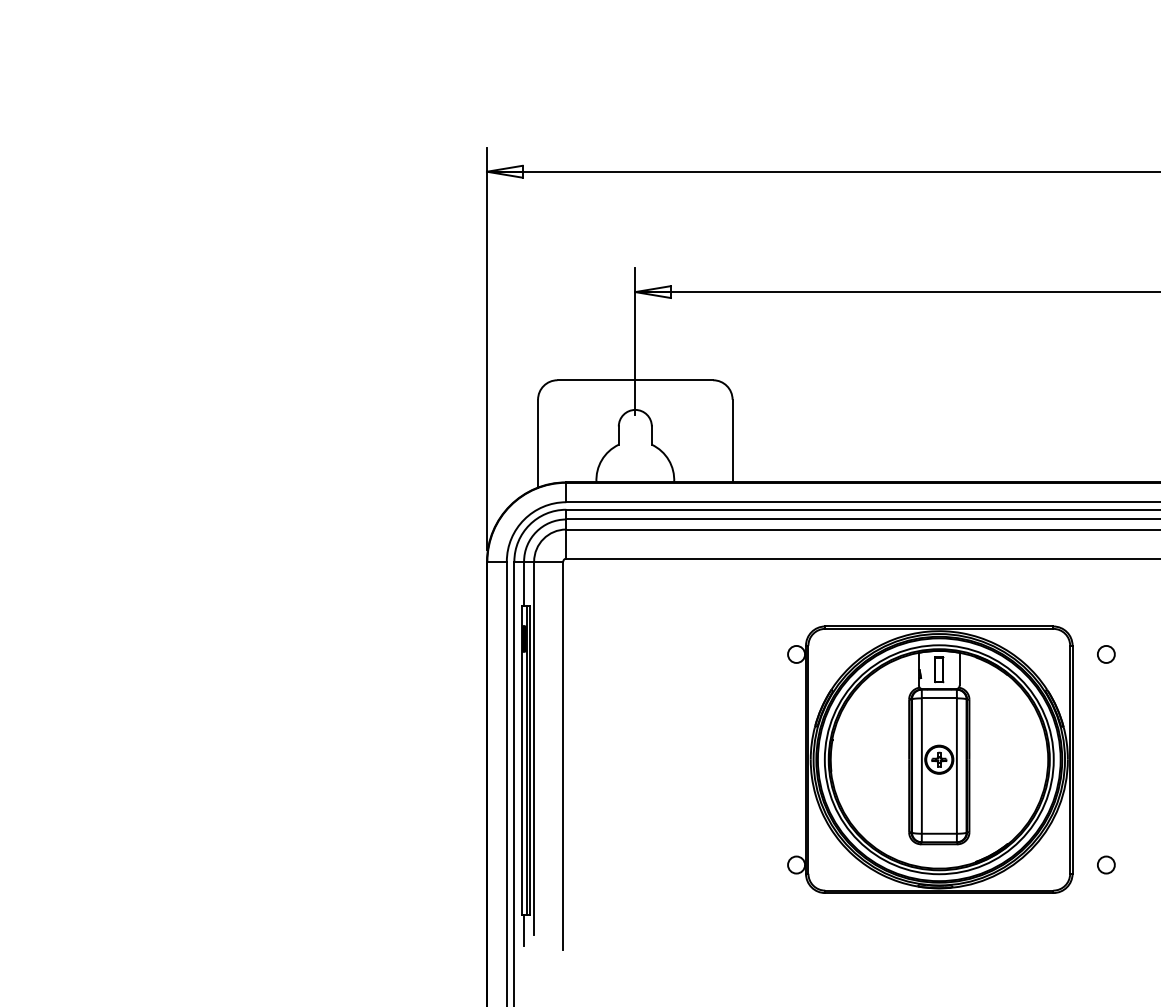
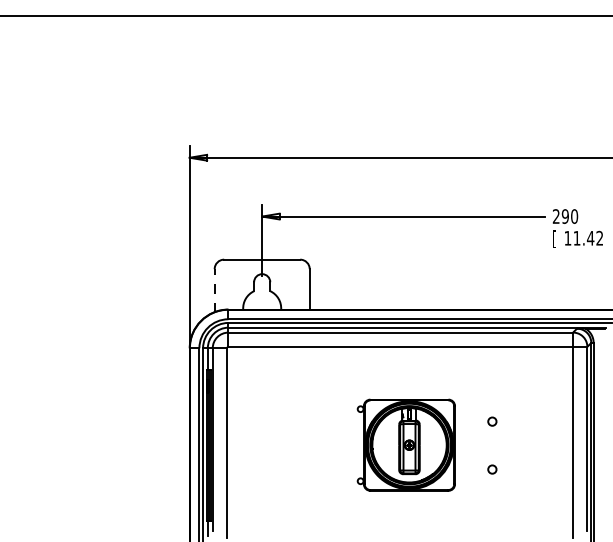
line: (537, 443) -> (214, 290), solid -> dashed
circle: (1106, 654) -> (492, 421), moved
part: (930, 760) -> (406, 445), size x0.7
circle: (1106, 864) -> (492, 469), moved

